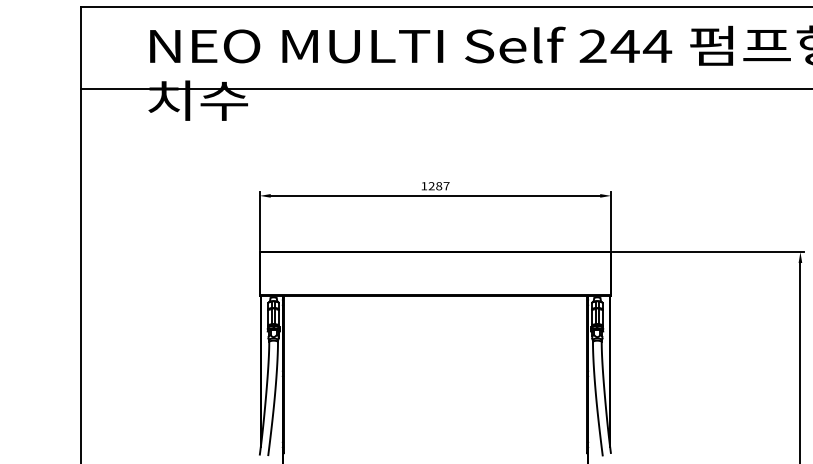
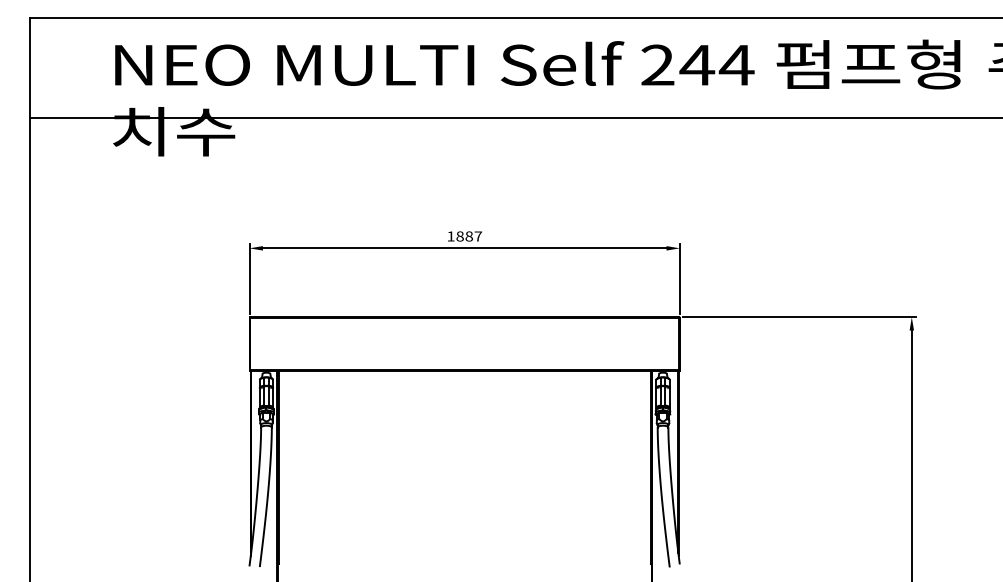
text: (431, 186) -> (459, 236), 1287 -> 1887

